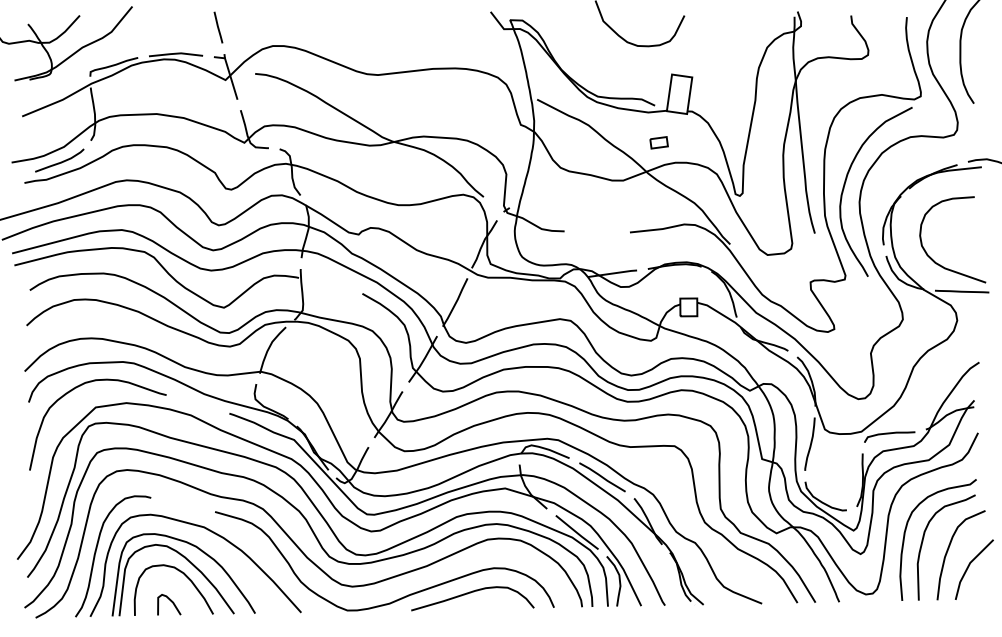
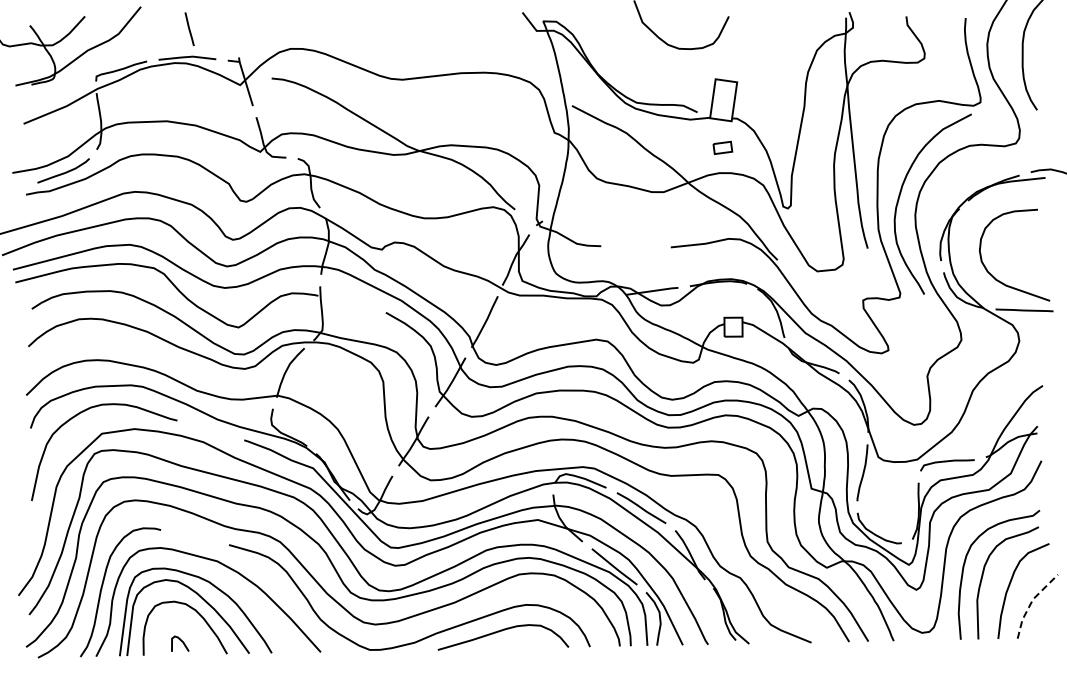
line: (218, 27) -> (189, 29), moved
part: (658, 142) -> (722, 147), moved
line: (968, 565) -> (1031, 602), solid -> dashed
part: (169, 604) -> (180, 643), size x0.7

